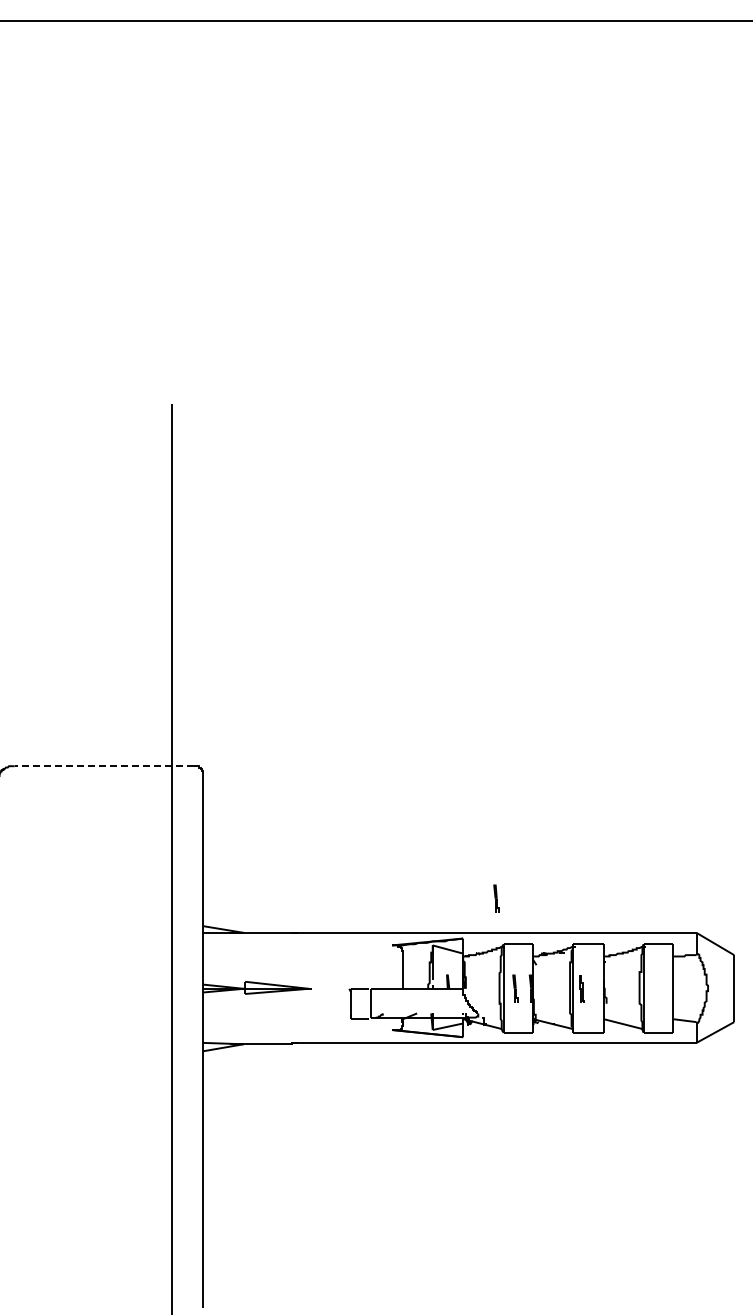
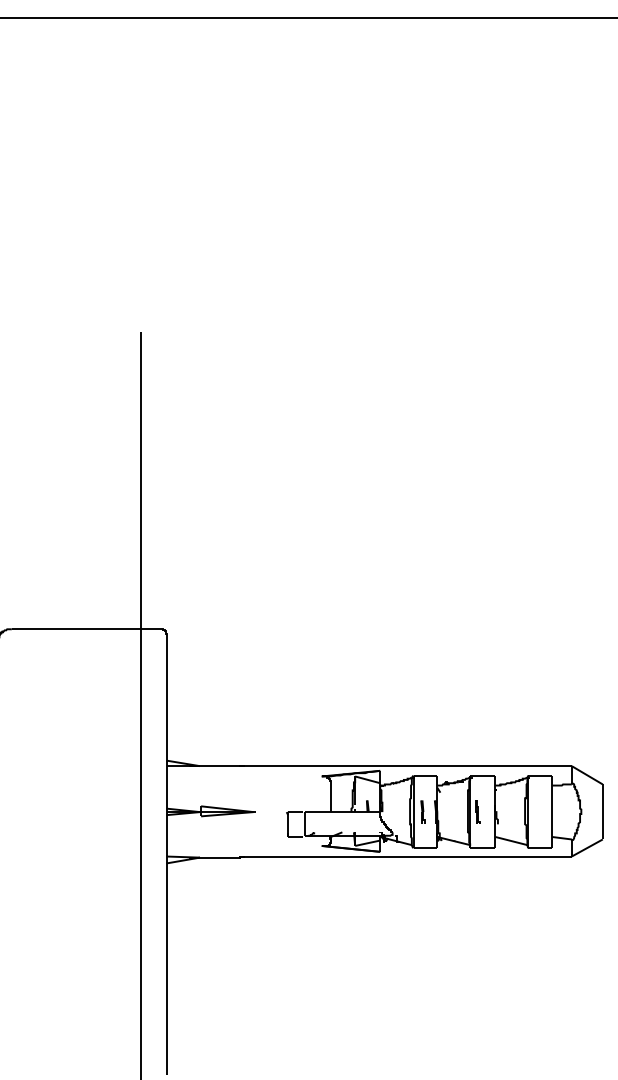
line: (104, 766) -> (85, 629), dashed -> solid
line: (496, 898) -> (407, 737), removed

